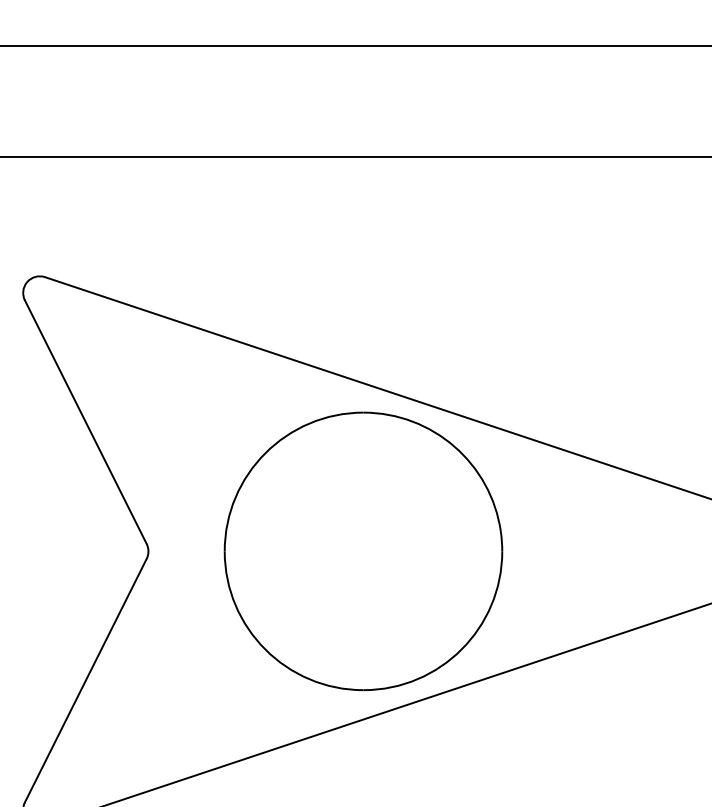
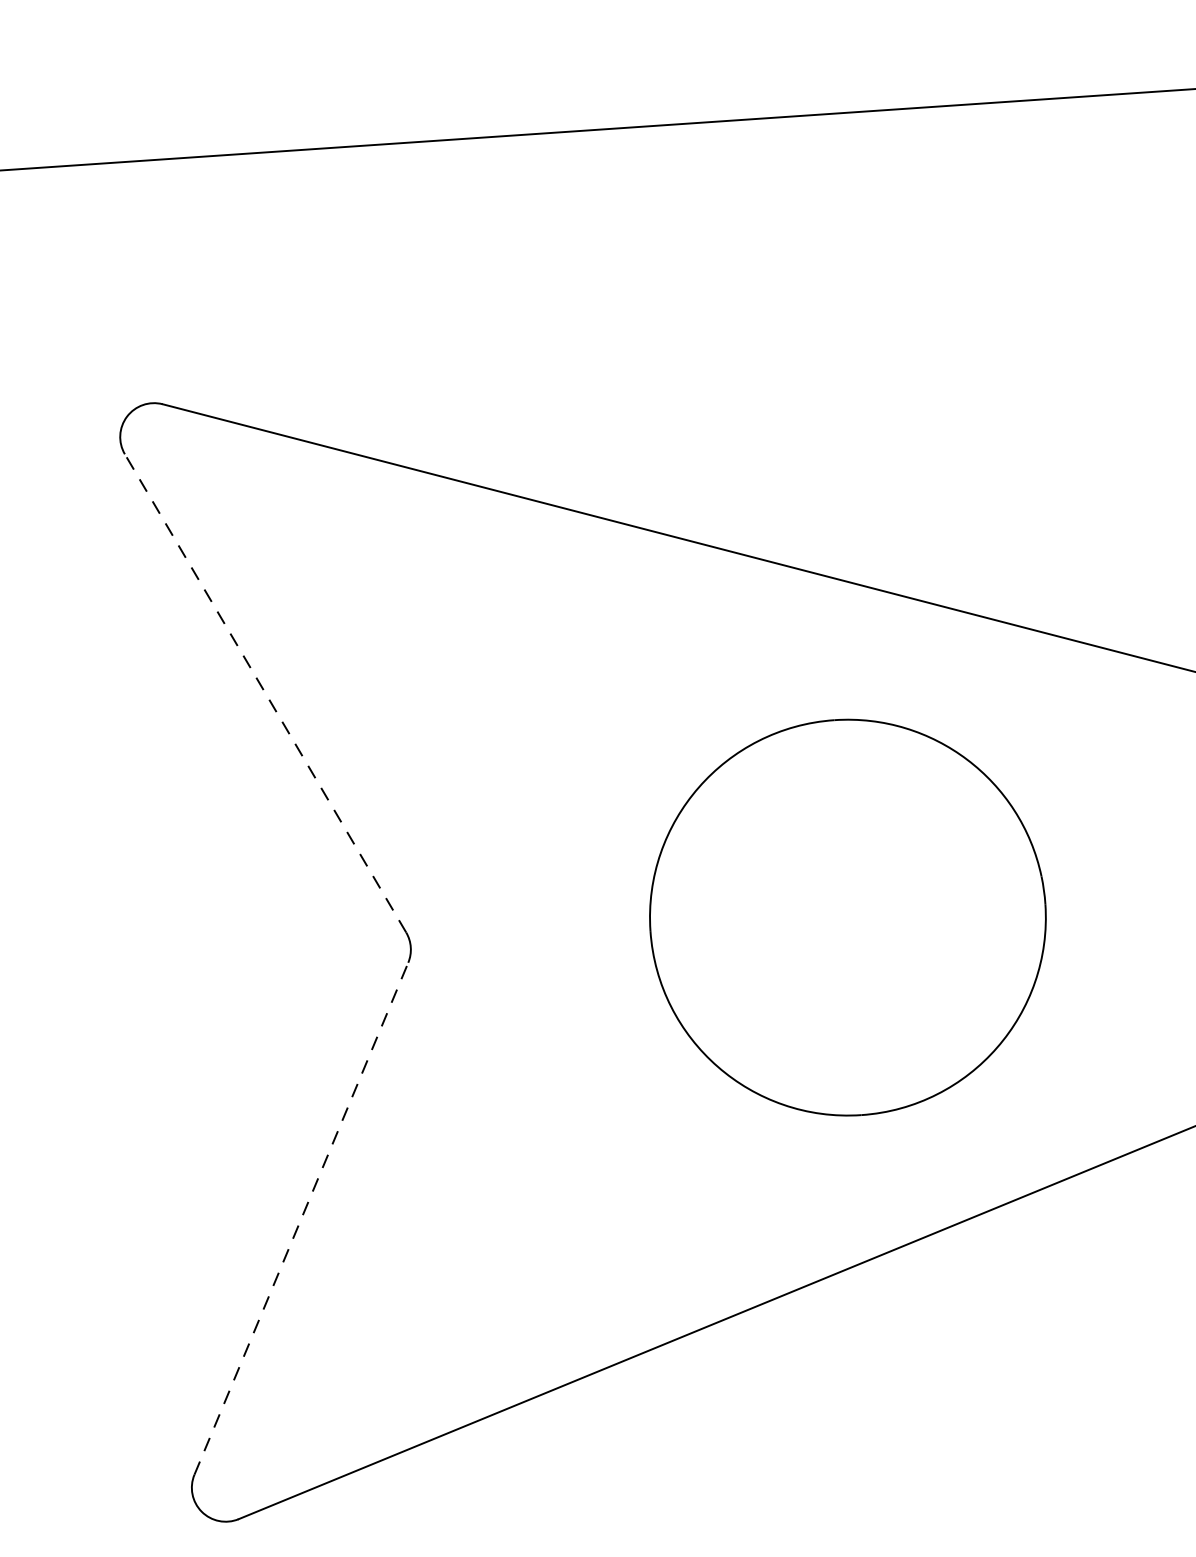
line: (85, 421) -> (264, 692), solid -> dashed
part: (363, 551) -> (847, 917), size x0.7
line: (86, 680) -> (302, 1218), solid -> dashed

